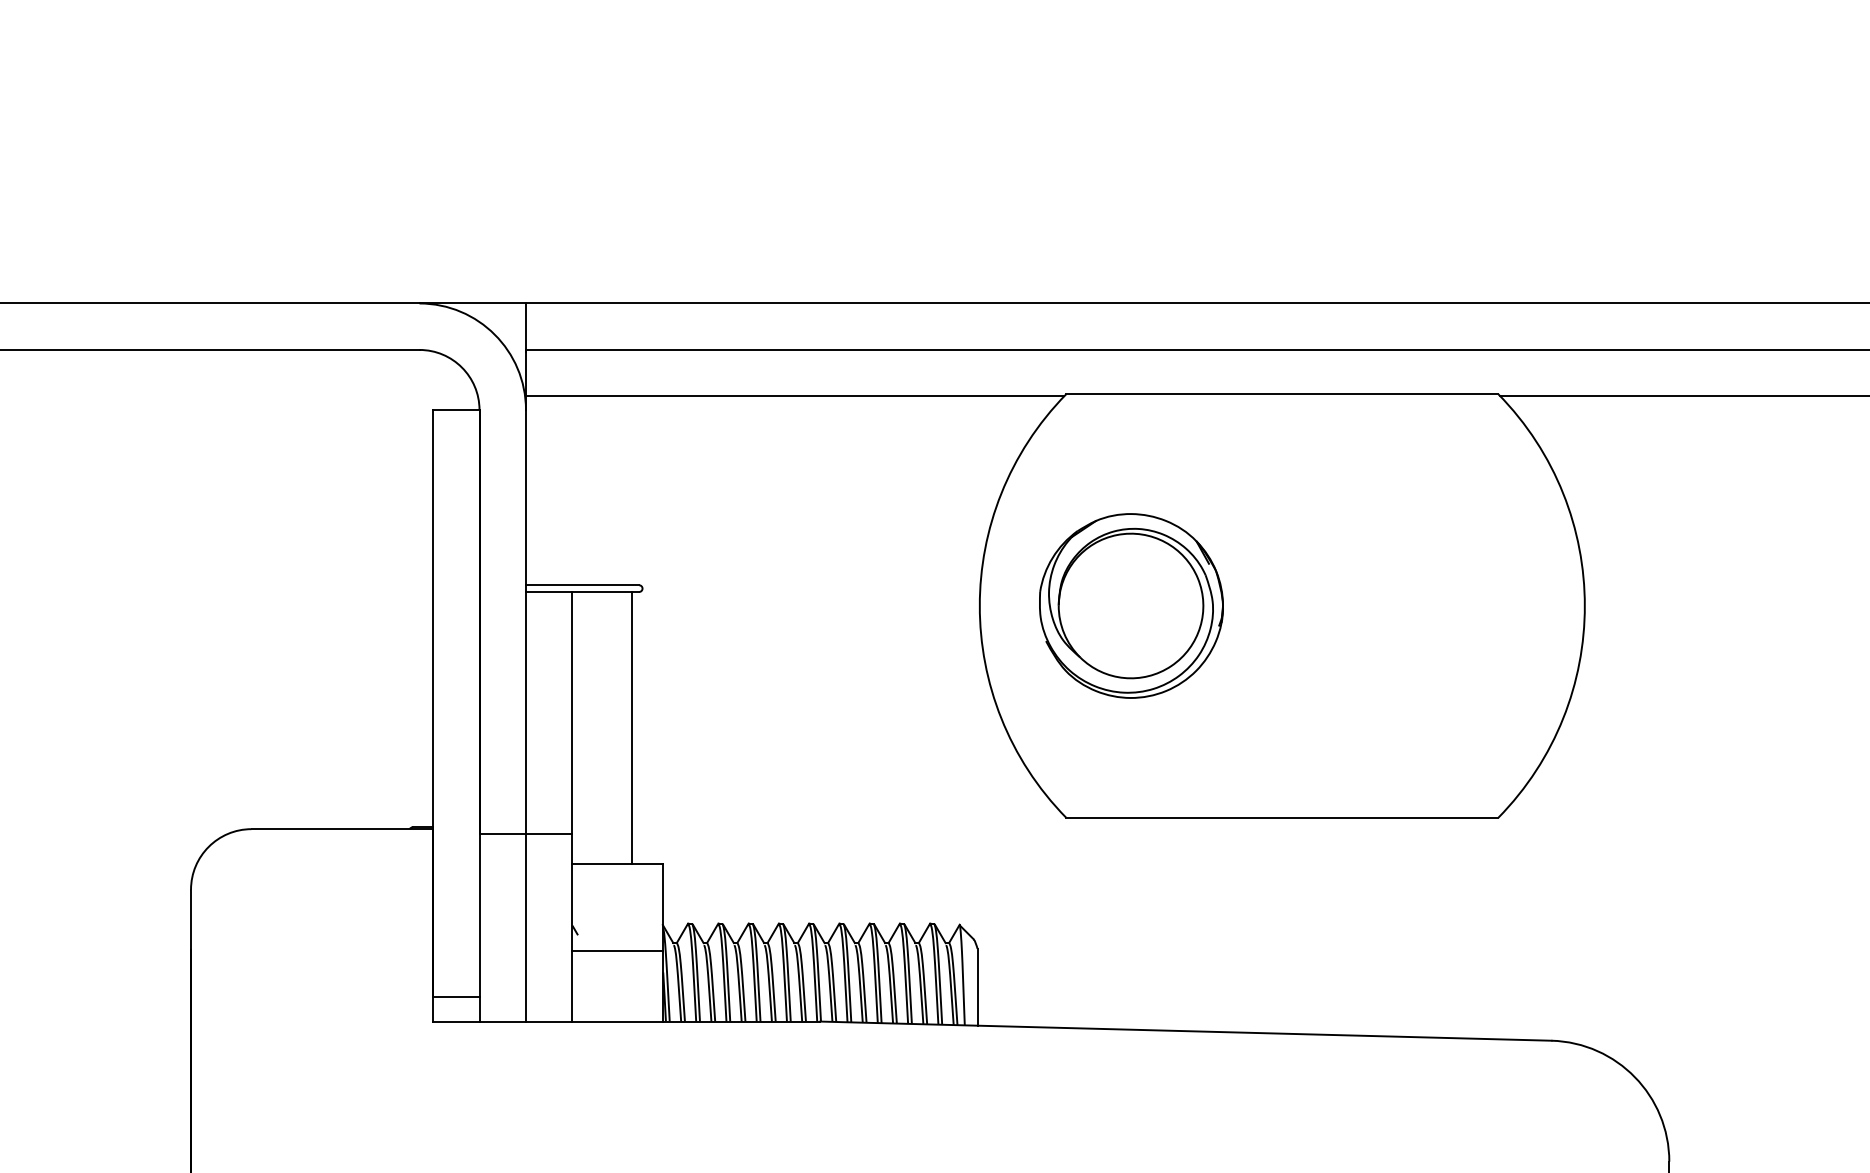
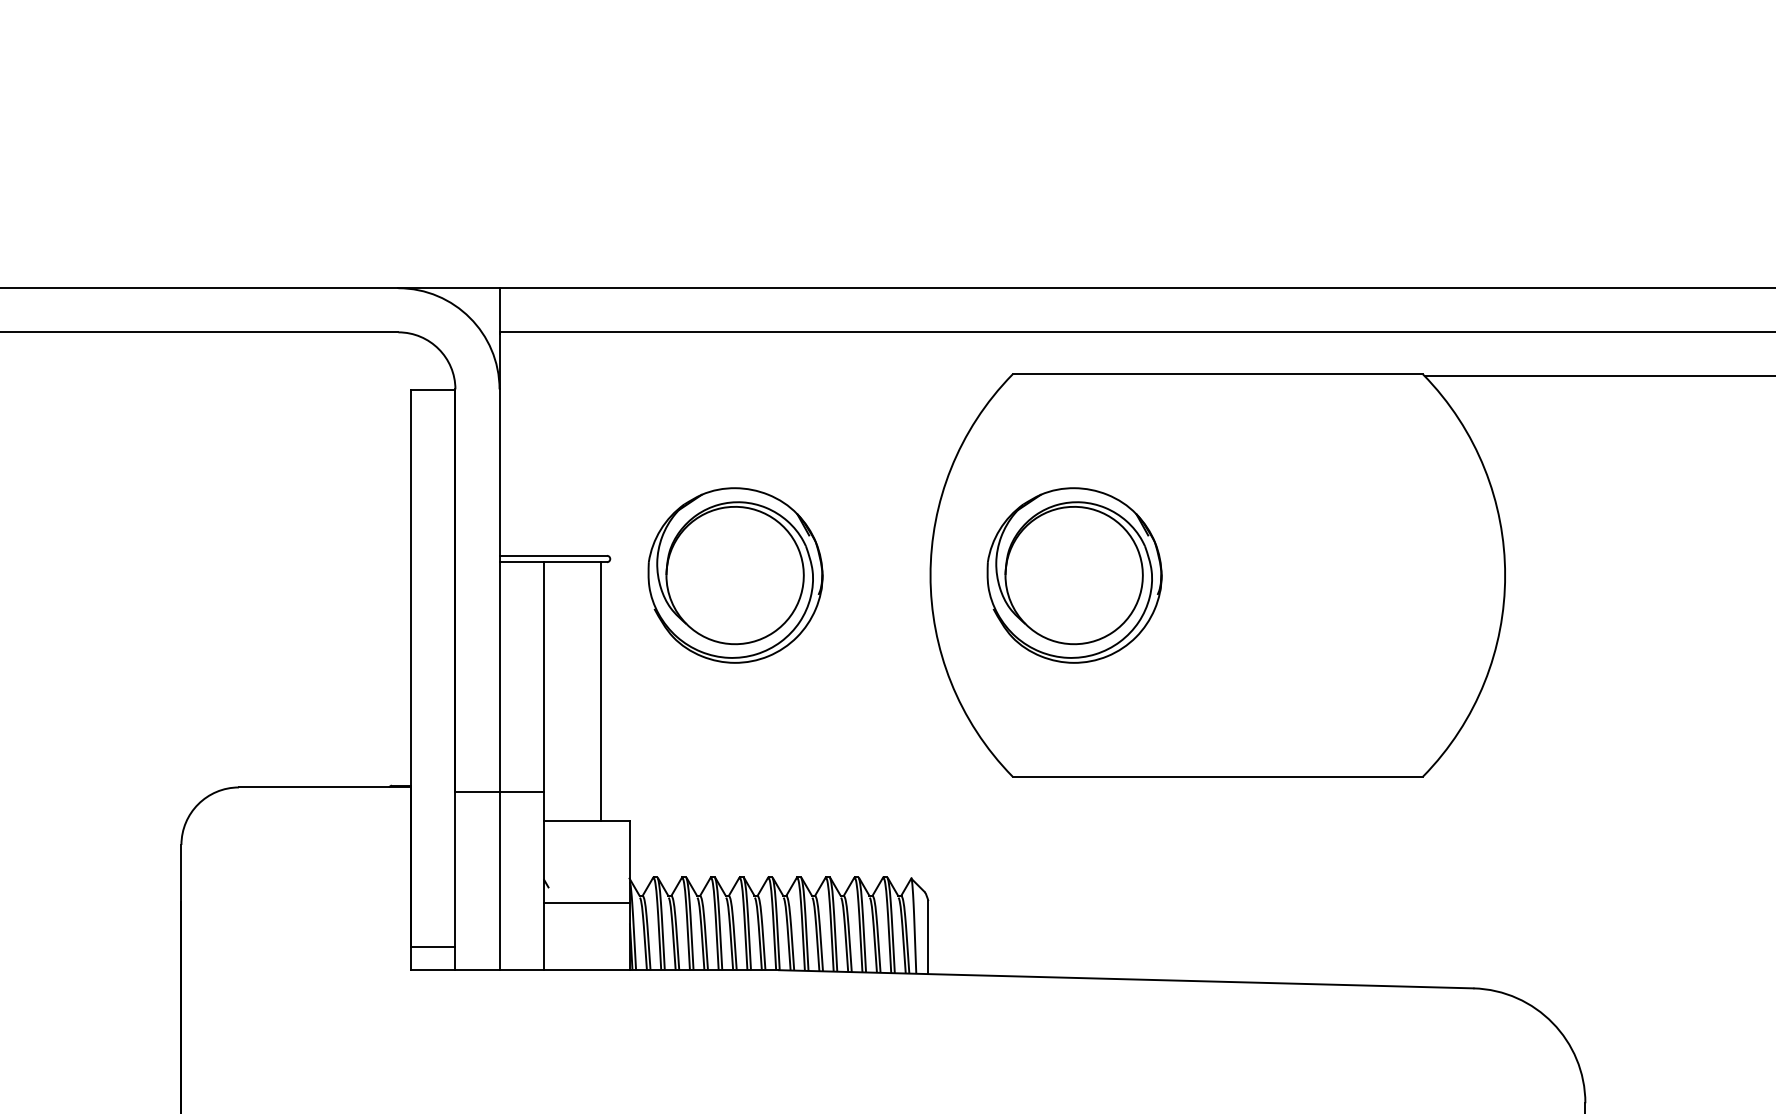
line: (794, 396) -> (754, 376), removed
part: (774, 605) -> (735, 575), added

